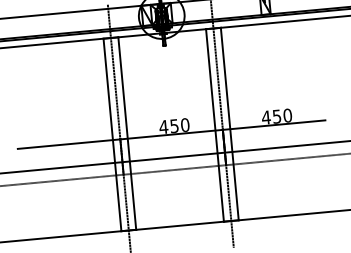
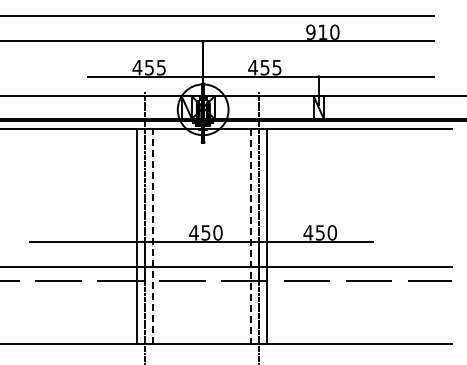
line: (214, 125) -> (250, 236), solid -> dashed
line: (127, 132) -> (153, 235), solid -> dashed

